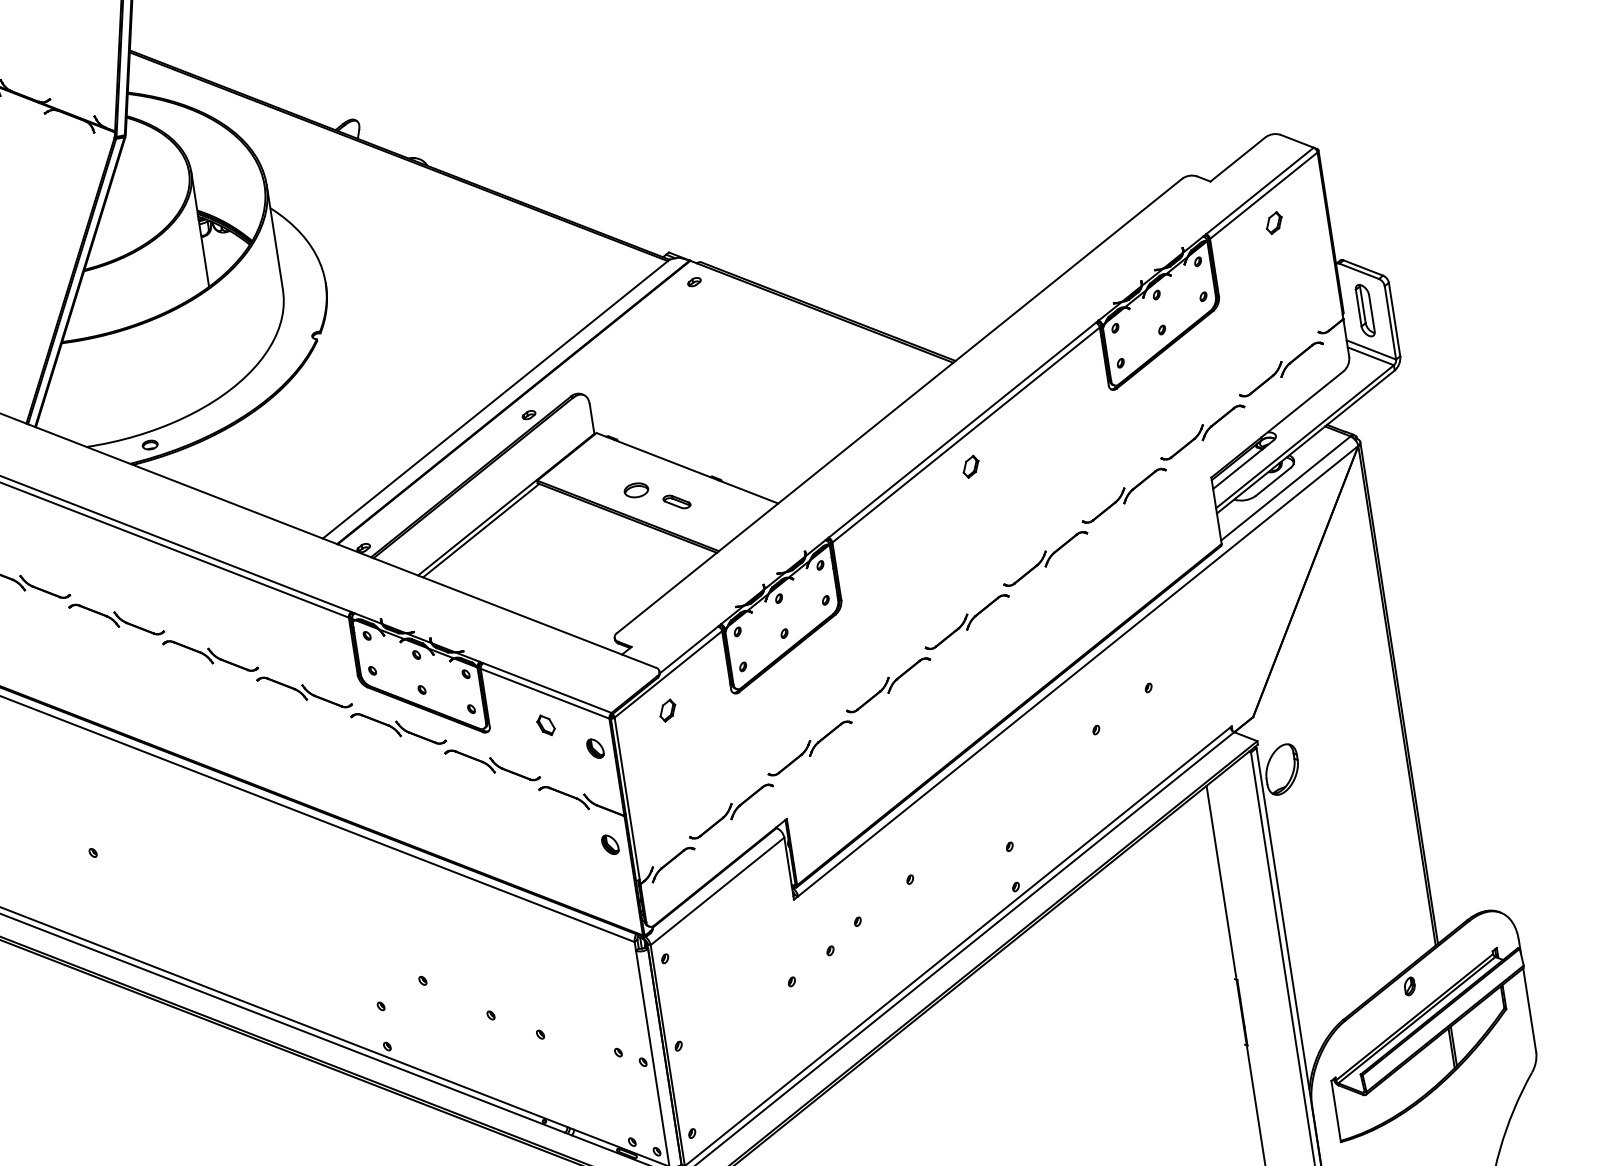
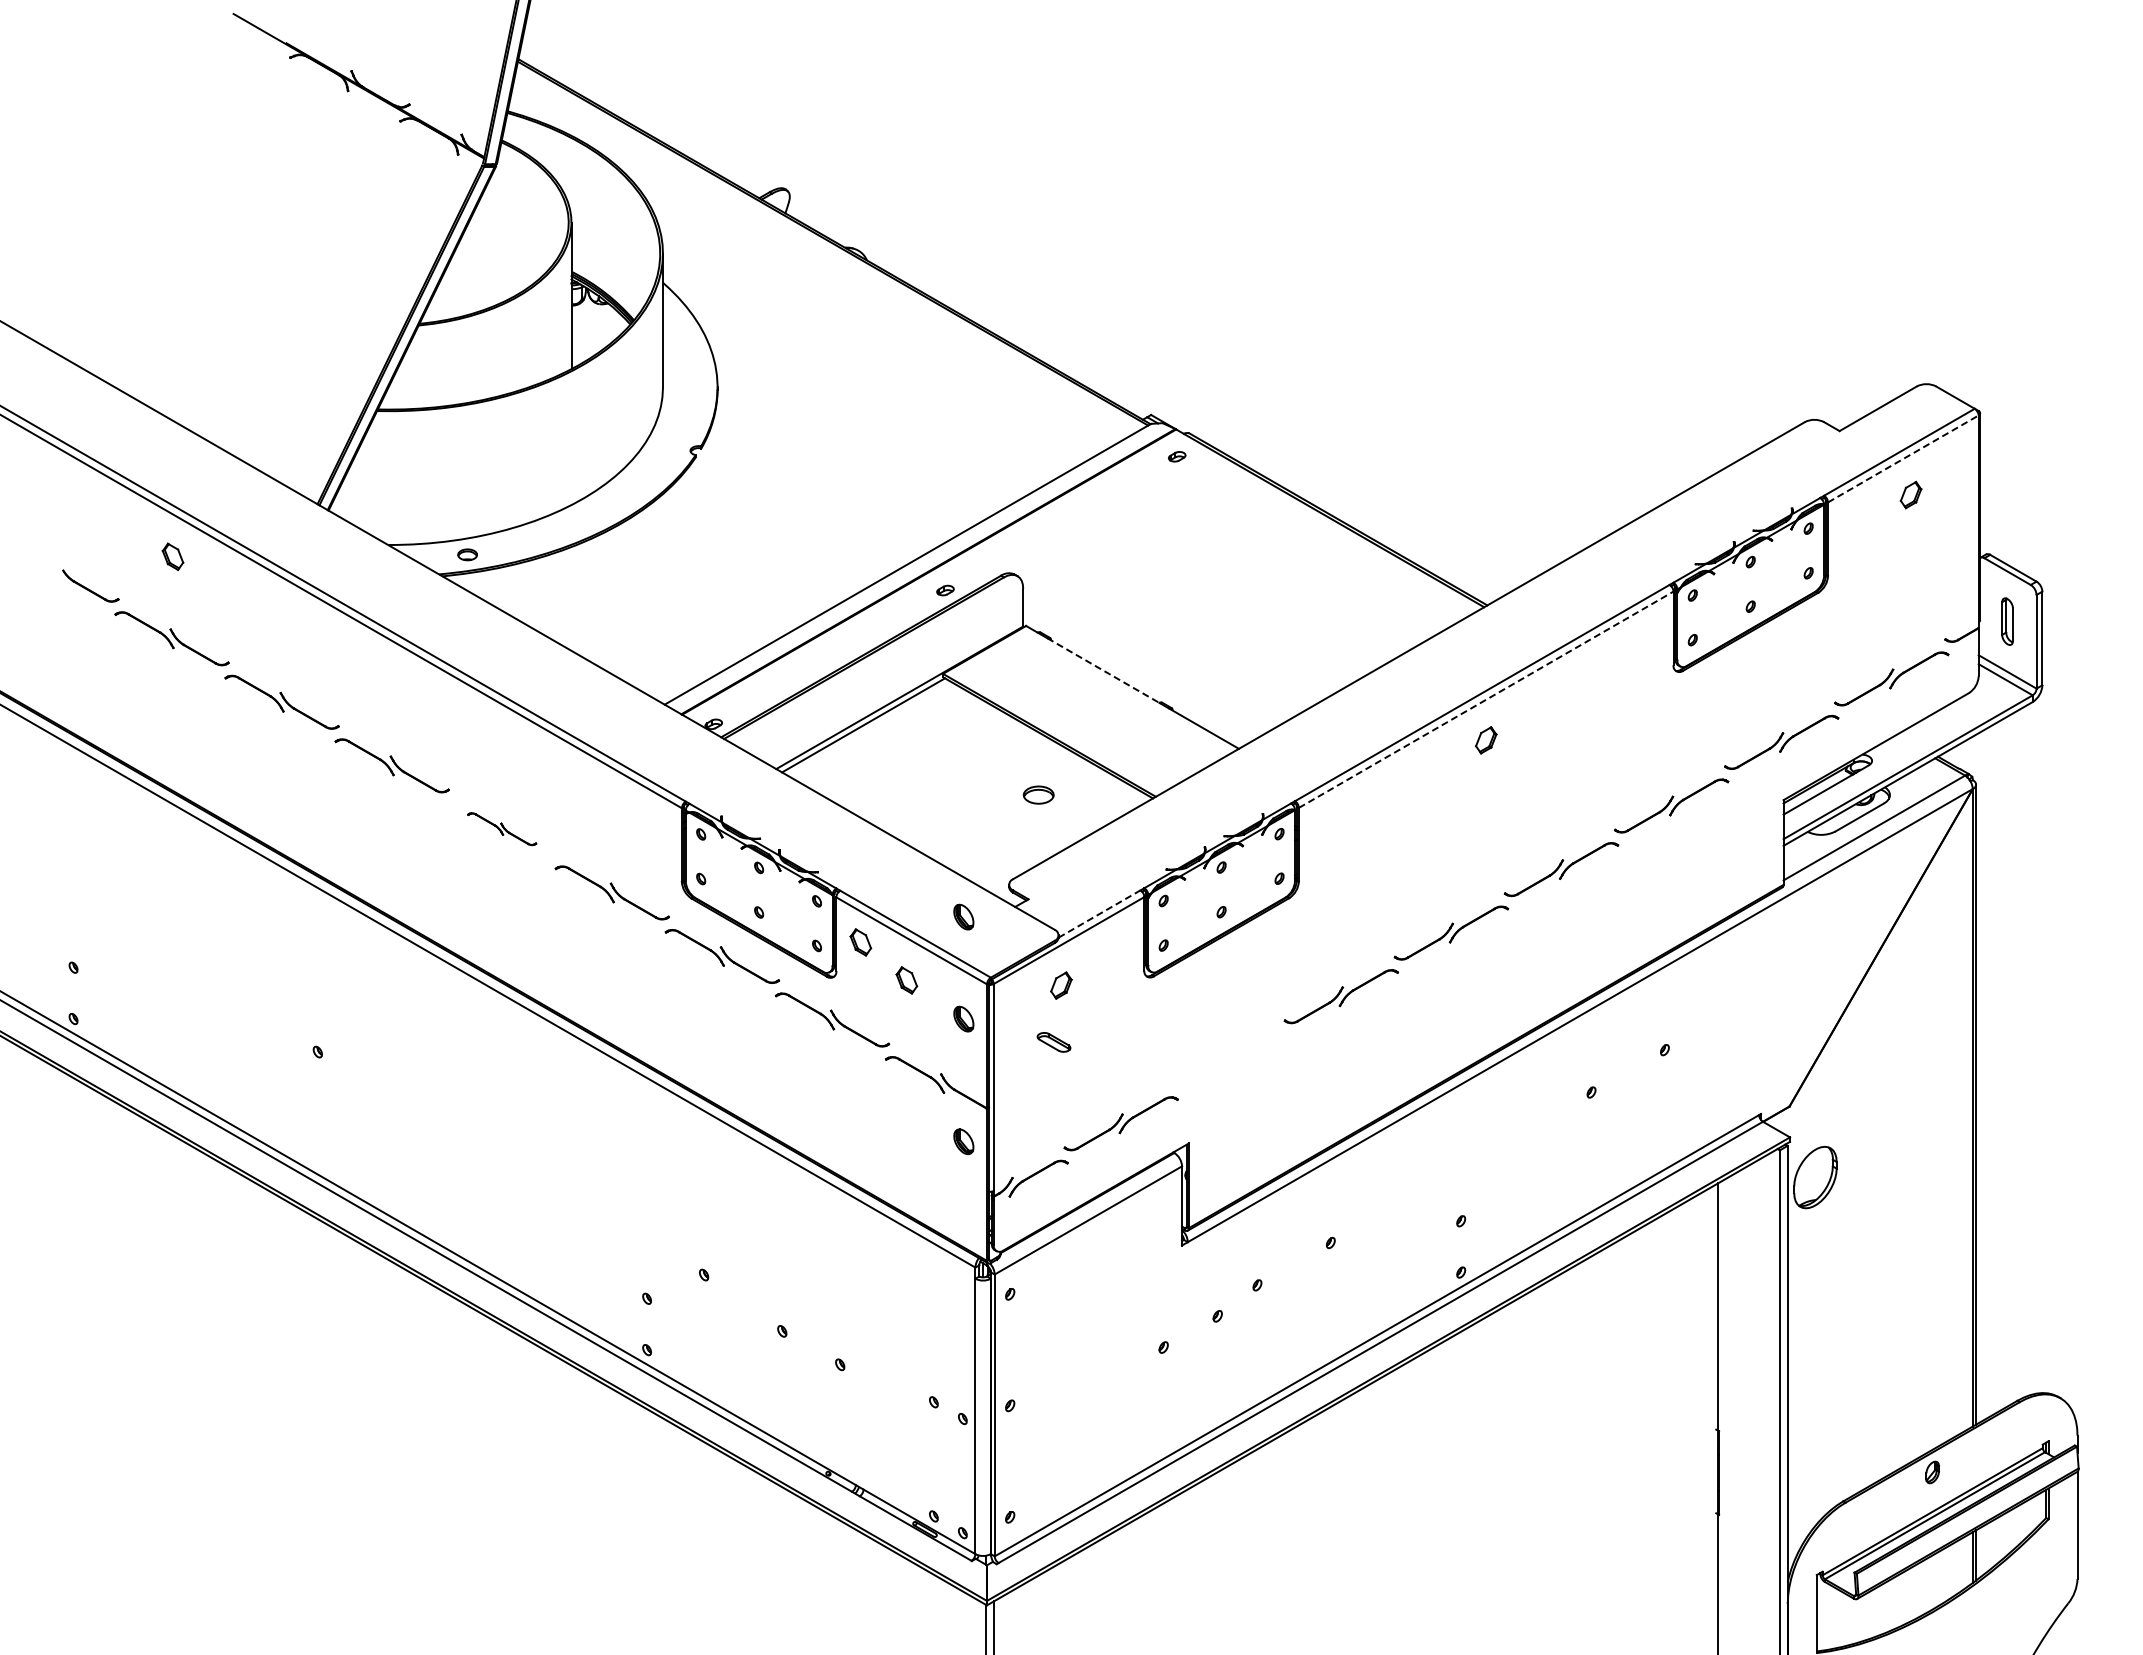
line: (1263, 195) -> (1903, 458), solid -> dashed
part: (1365, 310) -> (2007, 621), size x0.7
line: (966, 434) -> (1486, 699), solid -> dashed
line: (662, 458) -> (1103, 670), solid -> dashed
part: (636, 489) -> (1038, 794), moved
part: (676, 502) -> (1053, 1042), moved
line: (688, 649) -> (1099, 913), solid -> dashed
part: (209, 655) -> (501, 828), size x0.6
part: (582, 668) -> (963, 916), added
part: (505, 701) -> (860, 942), added
part: (809, 748) -> (1230, 1059), removed

